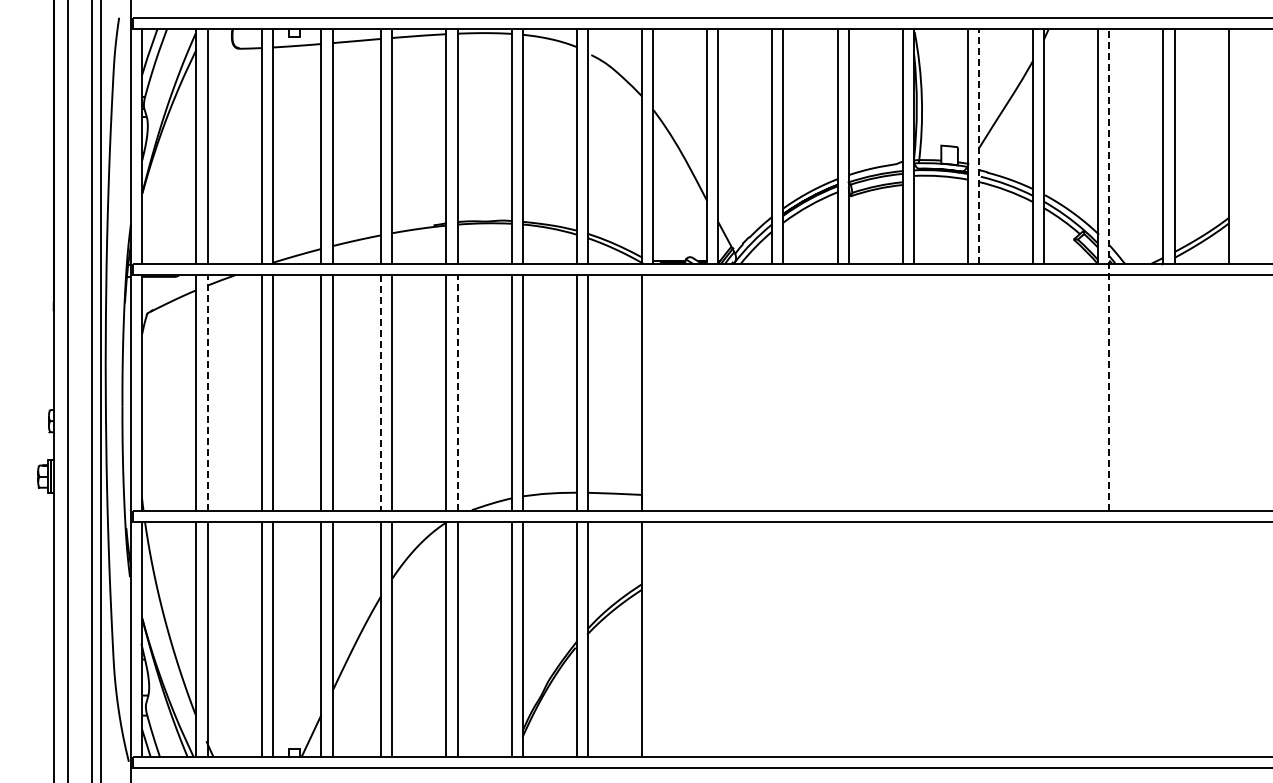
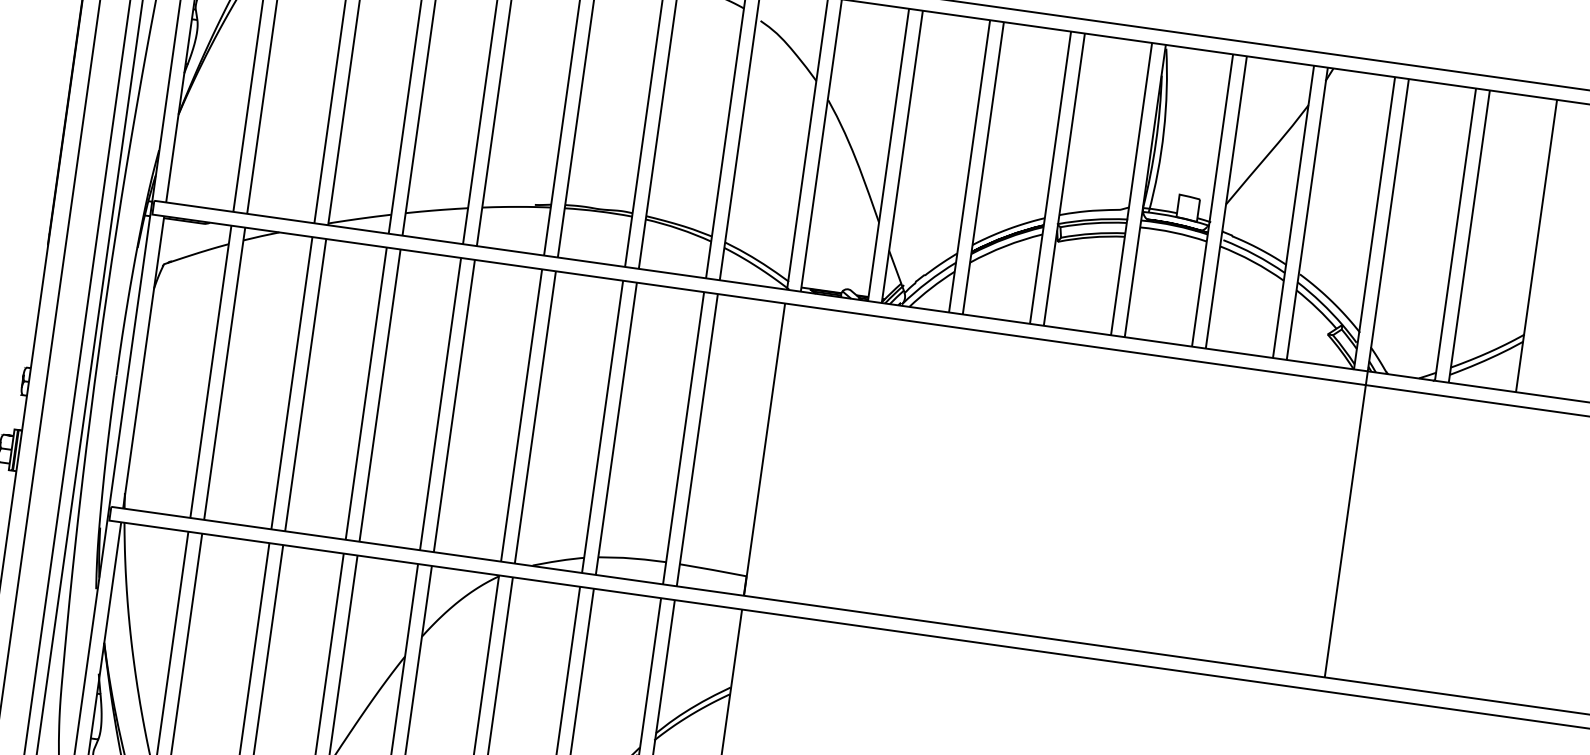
line: (979, 146) -> (1226, 202), dashed -> solid
line: (1109, 269) -> (1367, 377), dashed -> solid
line: (207, 392) -> (224, 373), dashed -> solid
line: (381, 392) -> (440, 403), dashed -> solid
line: (457, 392) -> (535, 416), dashed -> solid

